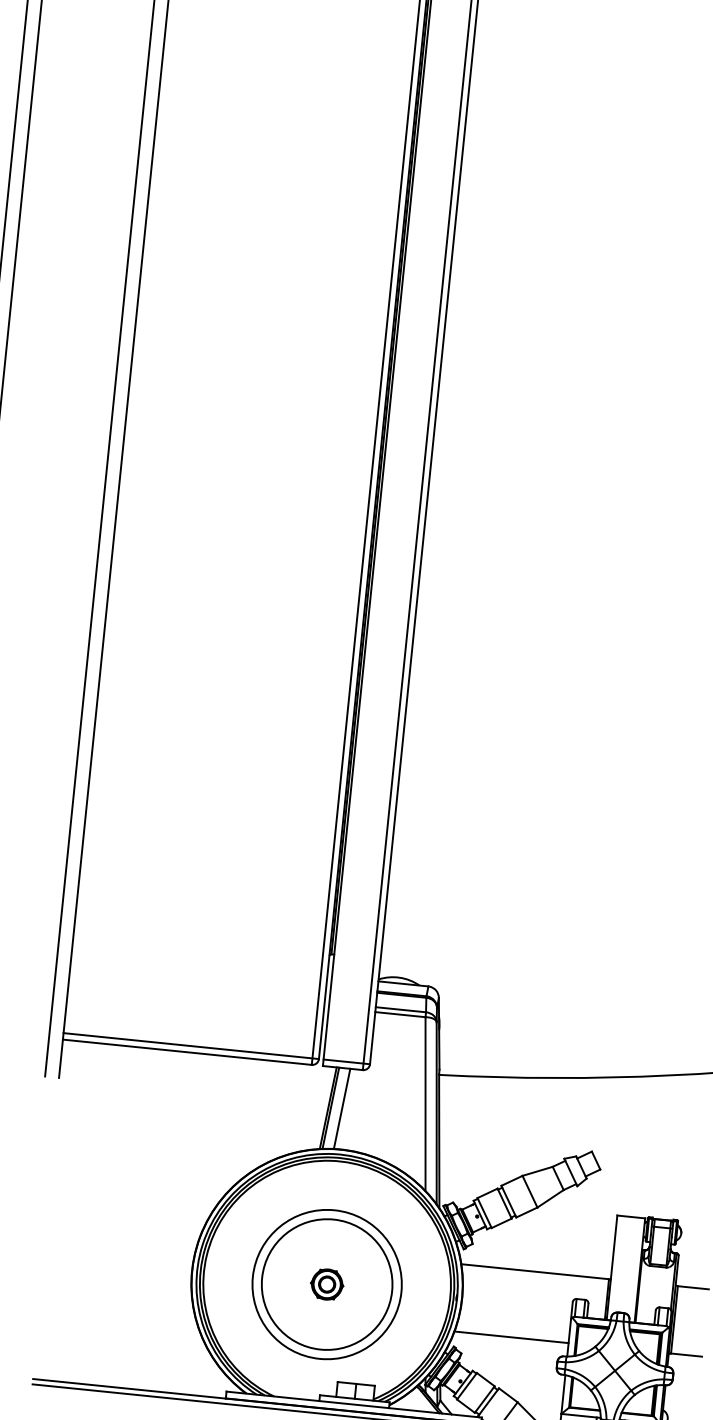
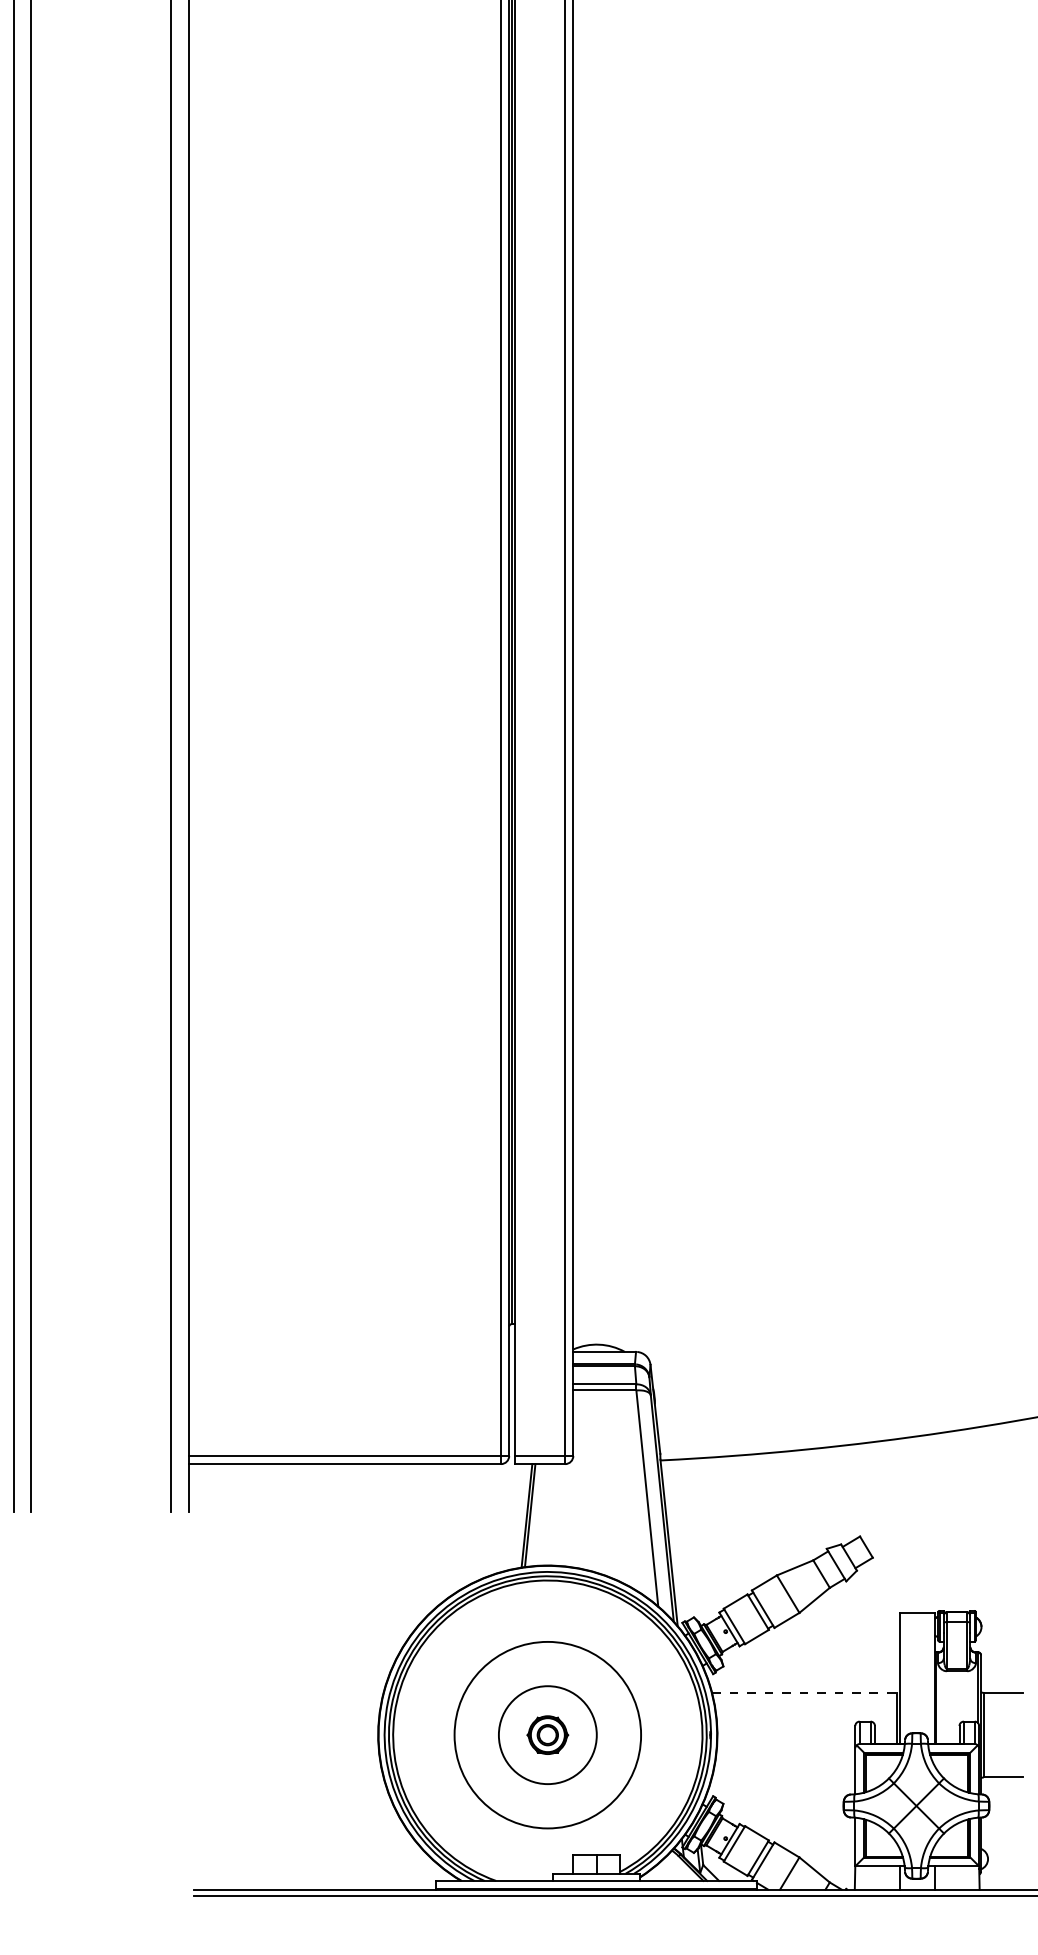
line: (342, 1108) -> (544, 1514), removed
line: (535, 1271) -> (805, 1692), solid -> dashed
circle: (326, 1284) -> (547, 1734), size x0.6
line: (511, 1337) -> (783, 1777), removed

